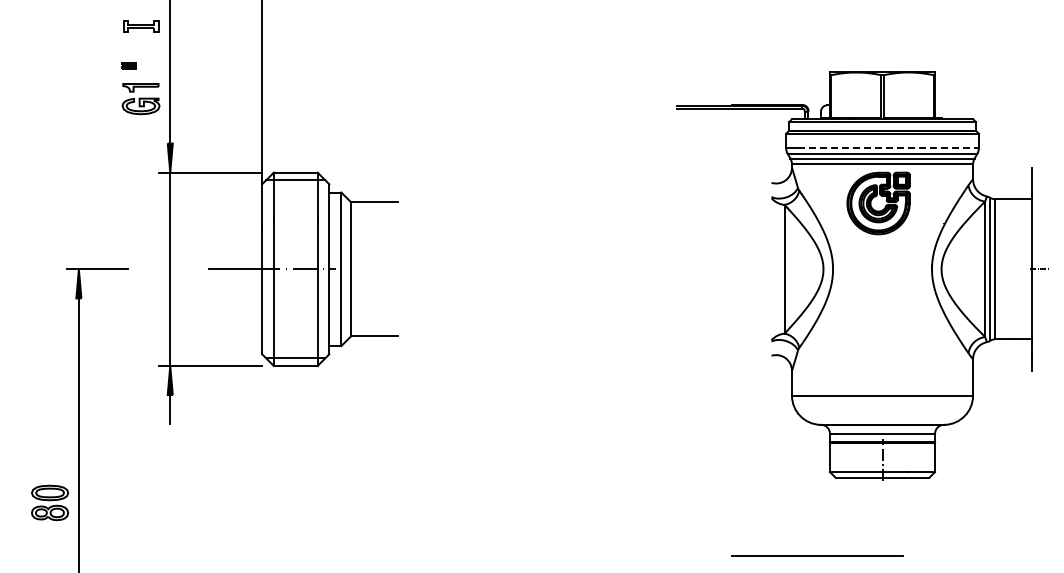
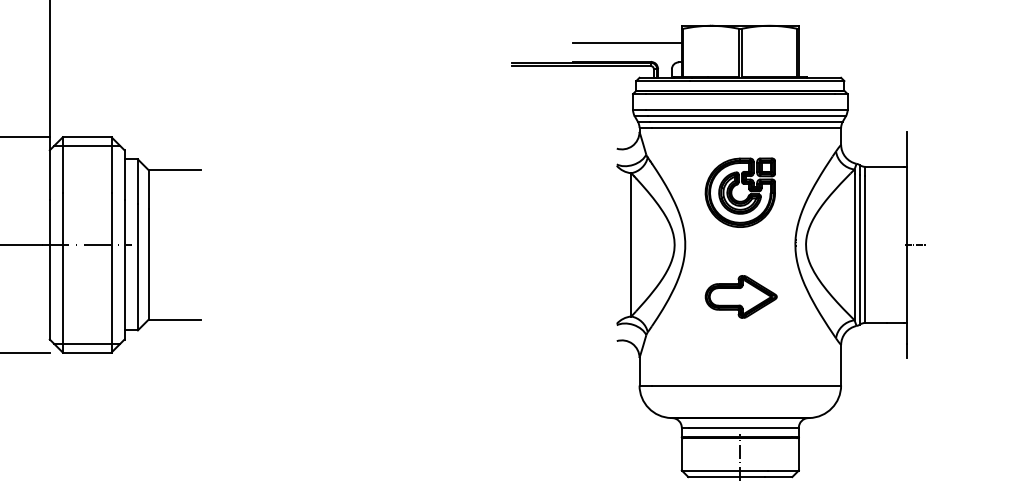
line: (780, 88) -> (626, 43), added
line: (888, 148) -> (746, 110), dashed -> solid
part: (878, 203) -> (740, 192), moved
part: (883, 315) -> (741, 296), added

